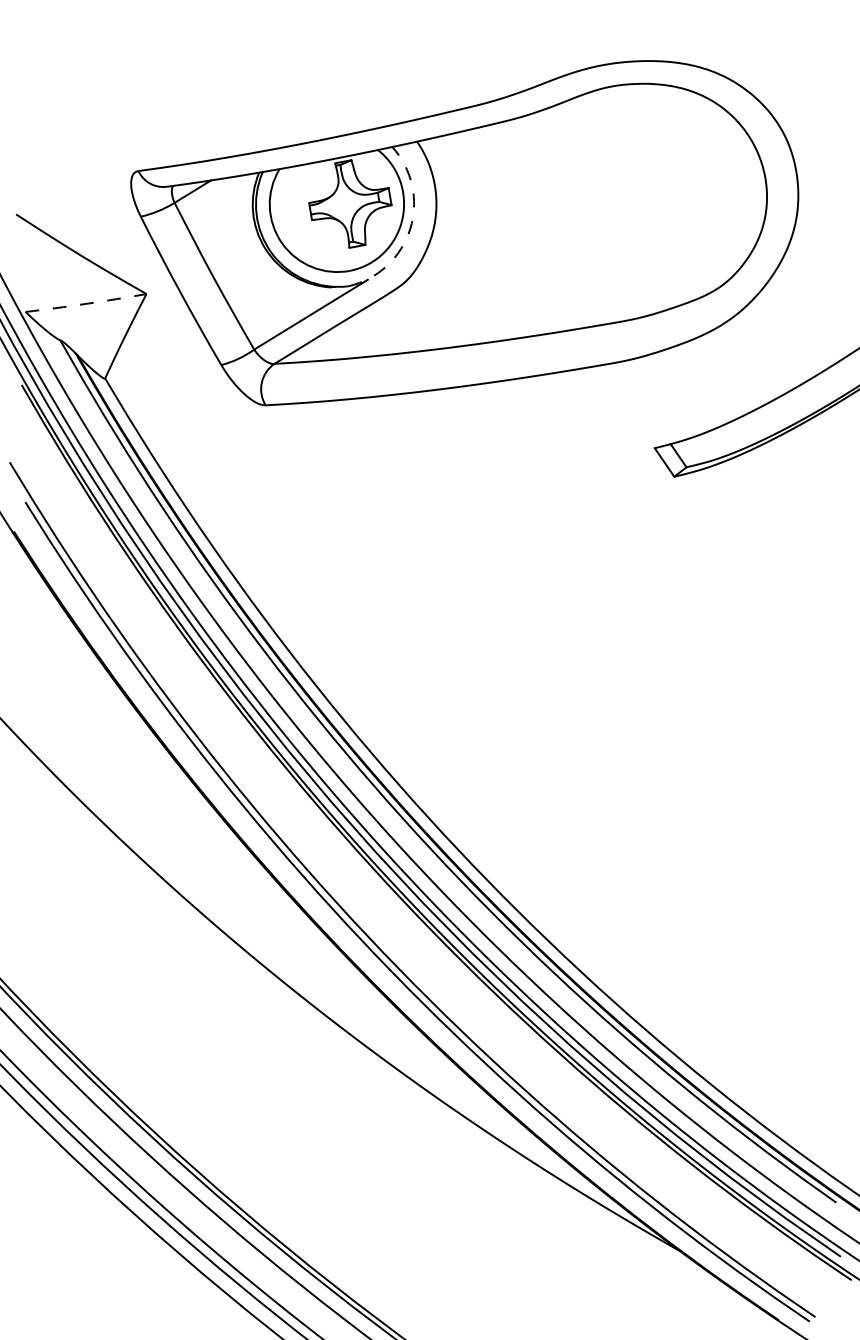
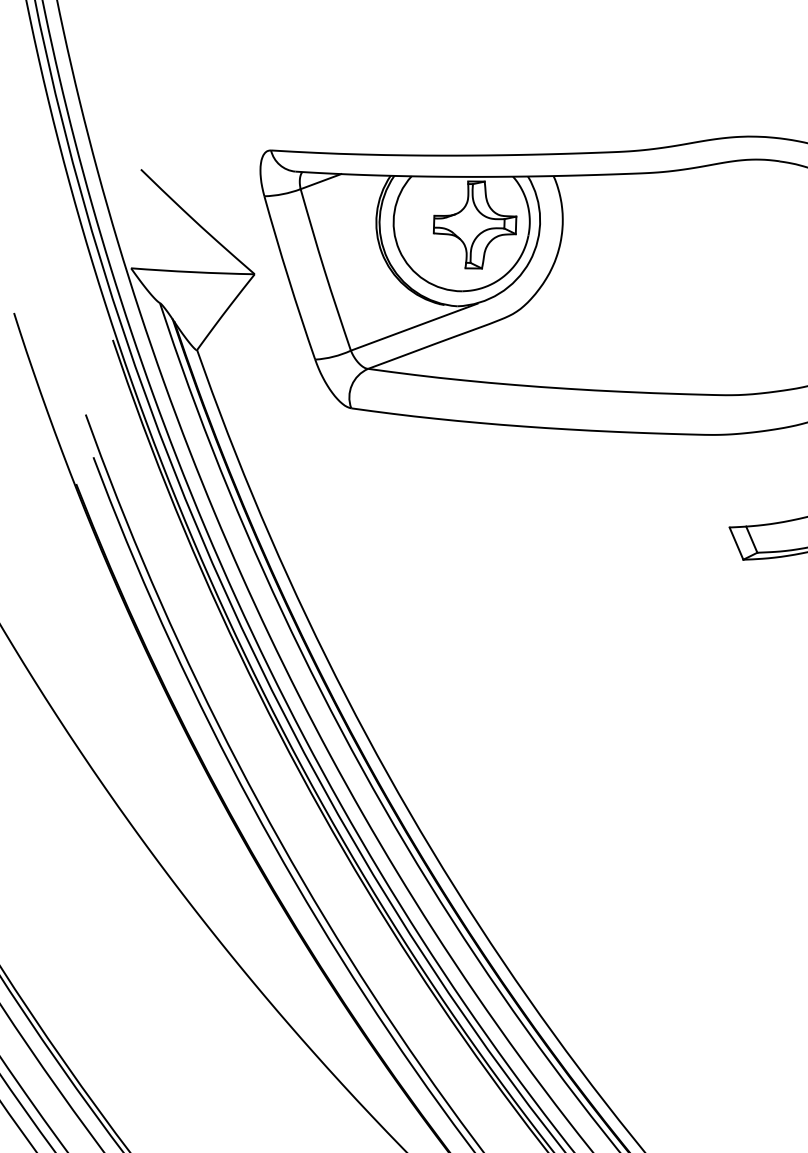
arc: (410, 229) -> (529, 262), dashed -> solid
arc: (86, 303) -> (193, 271), dashed -> solid

